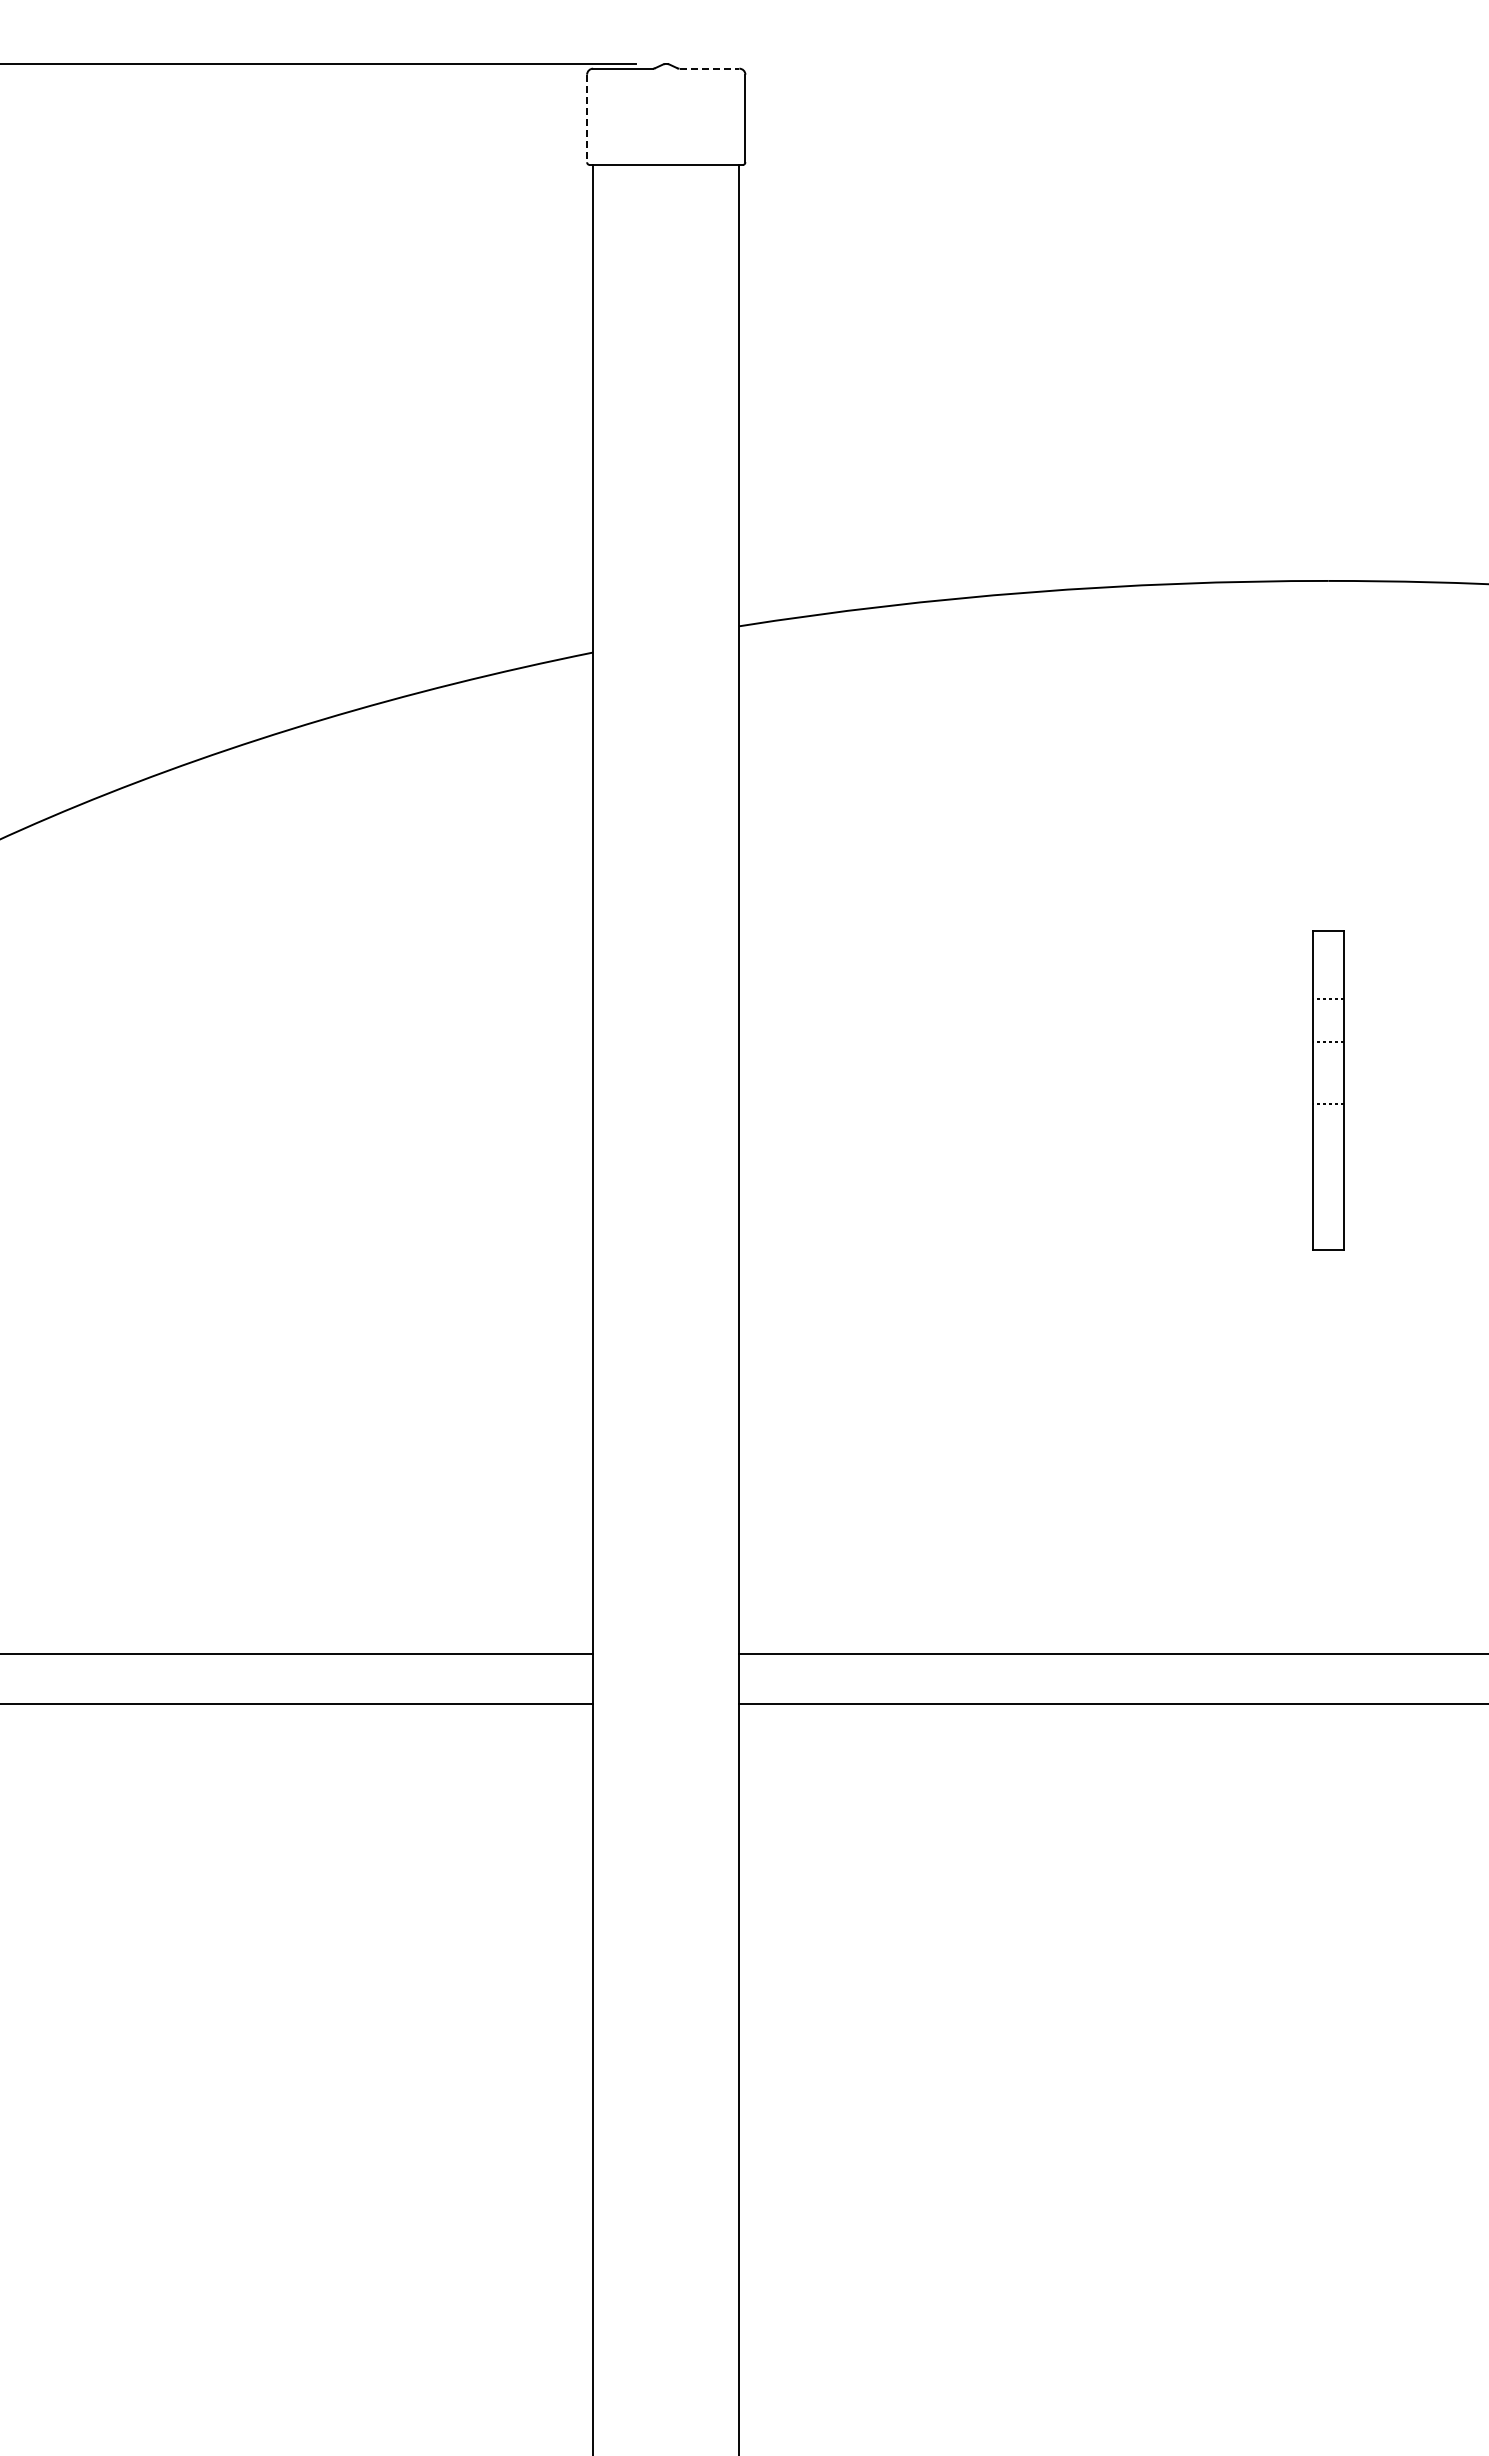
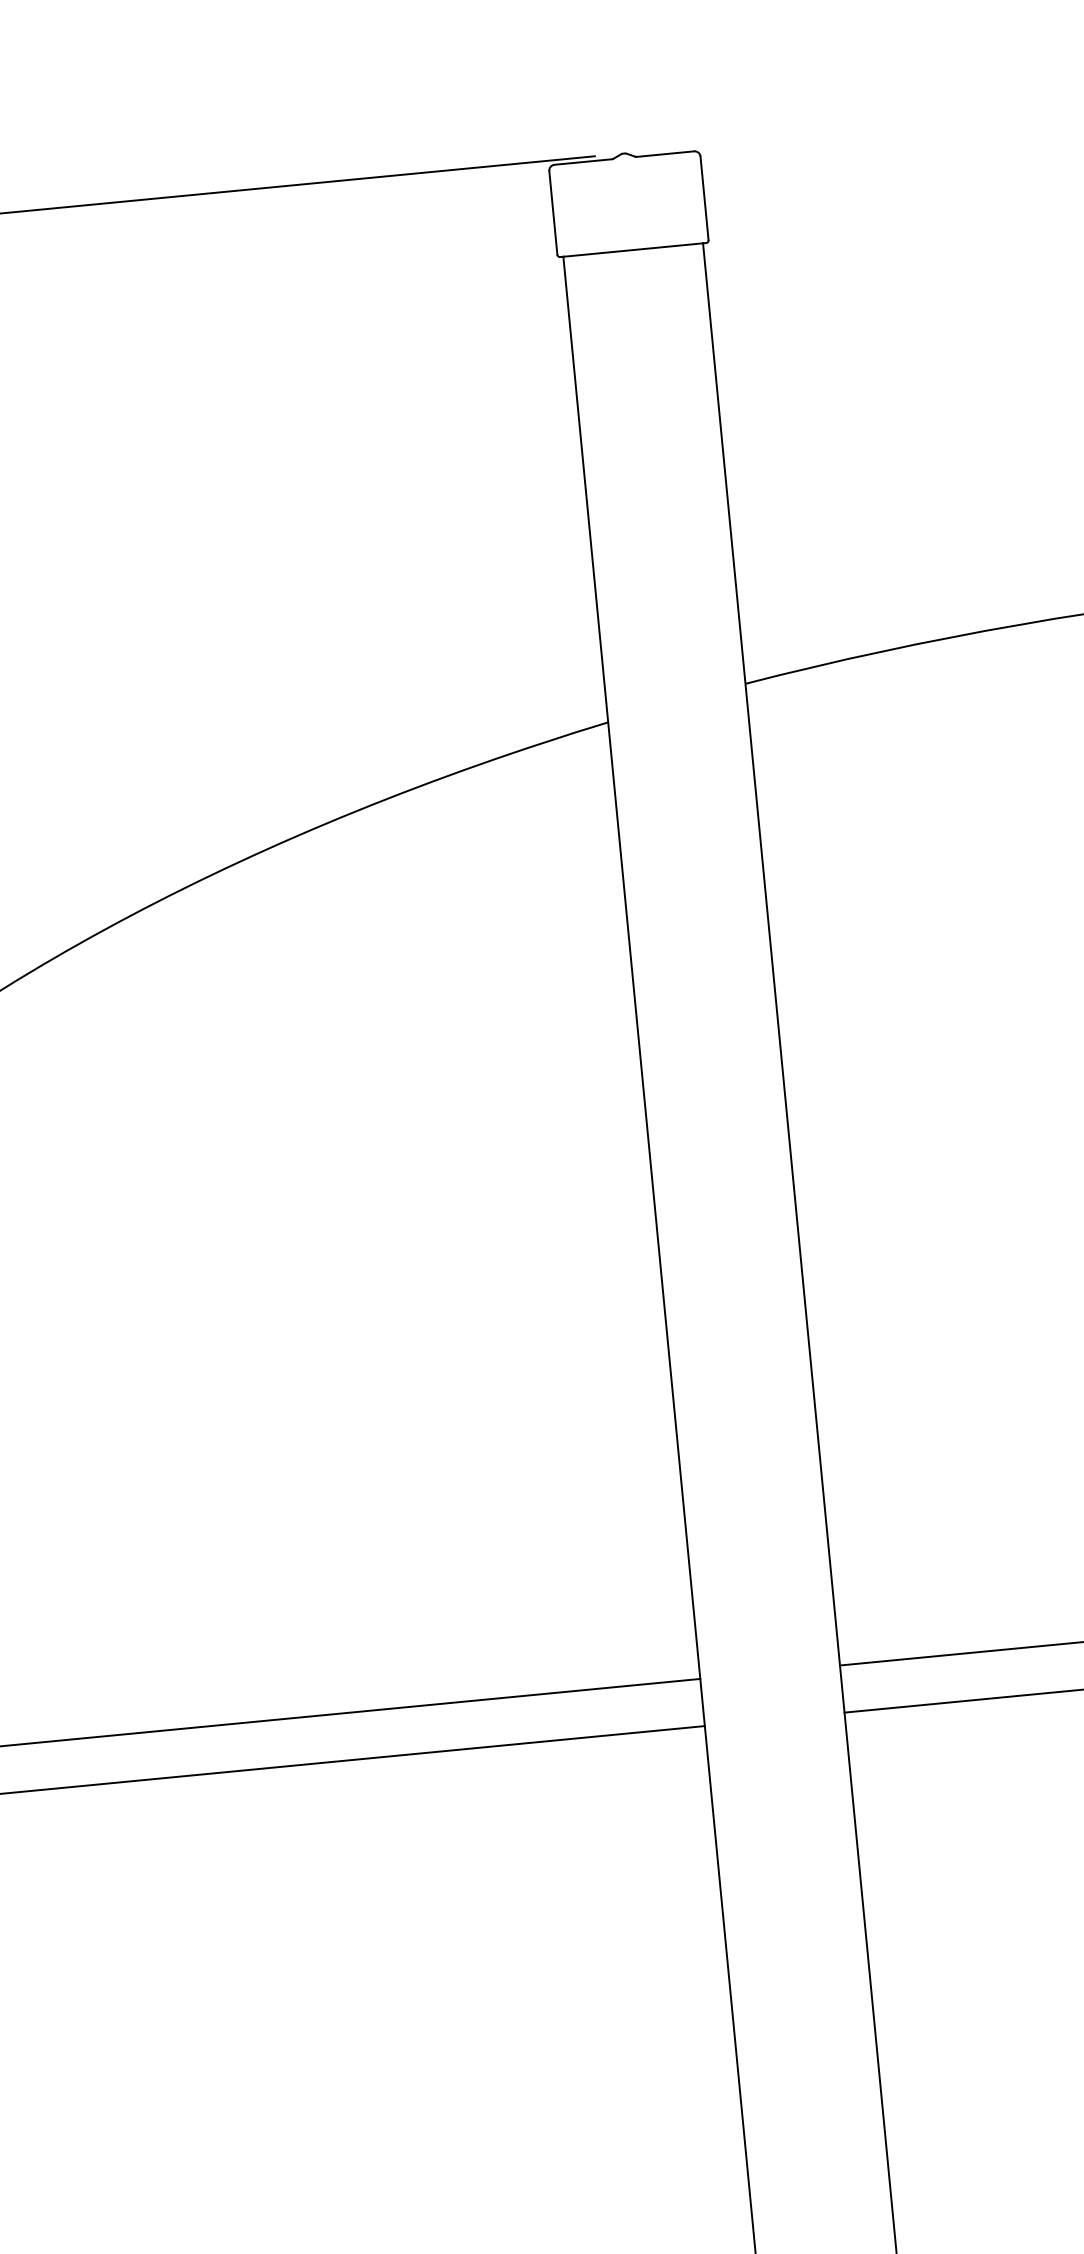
line: (709, 68) -> (665, 153), dashed -> solid
line: (587, 118) -> (553, 212), dashed -> solid

